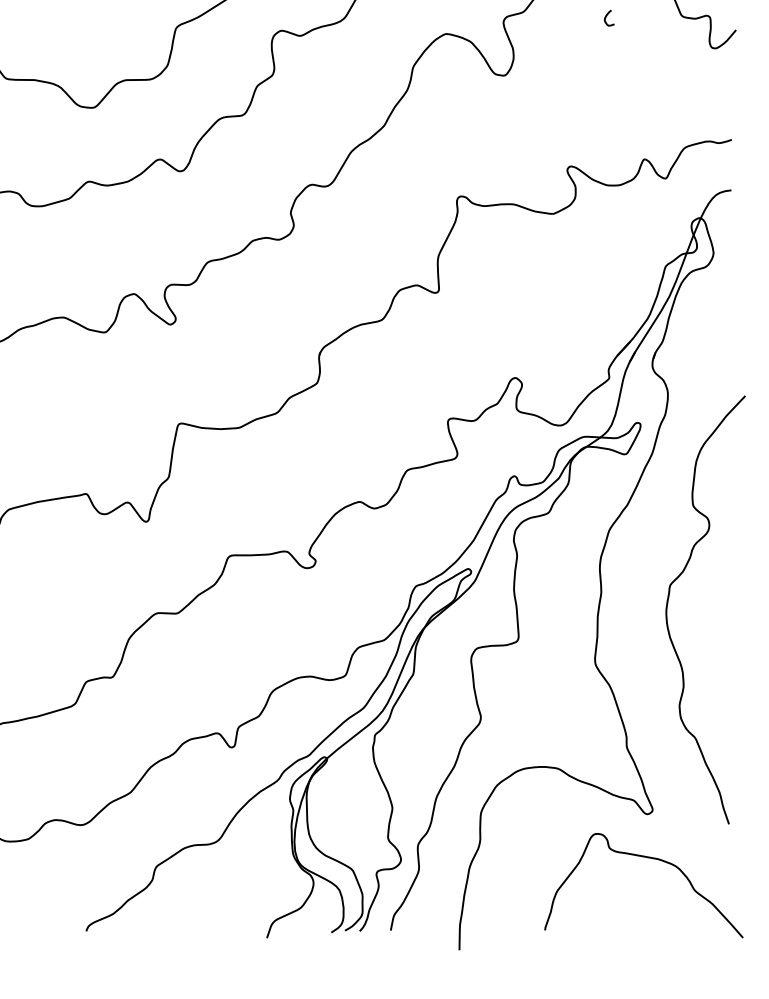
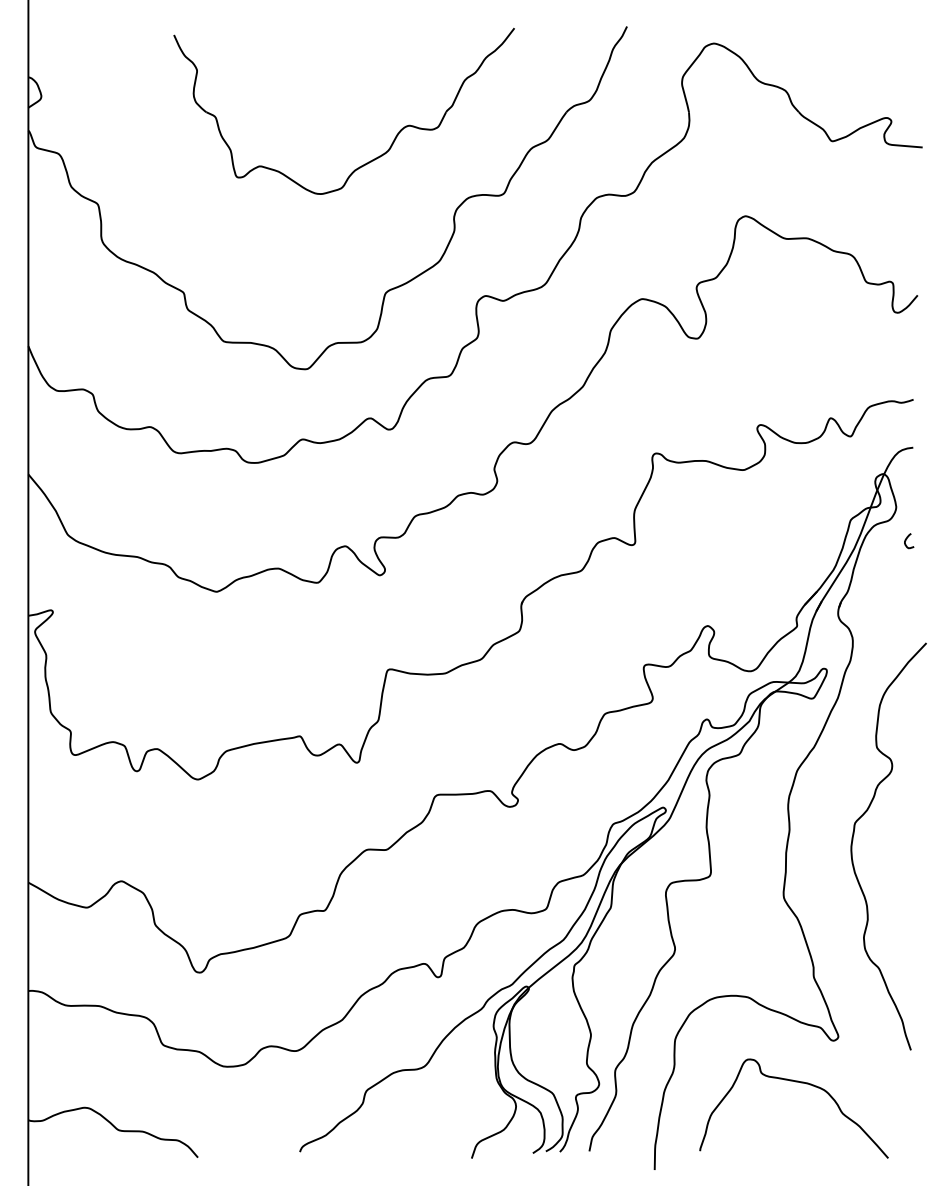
curve: (607, 16) -> (907, 539), moved
curve: (645, 858) -> (795, 1082), moved

